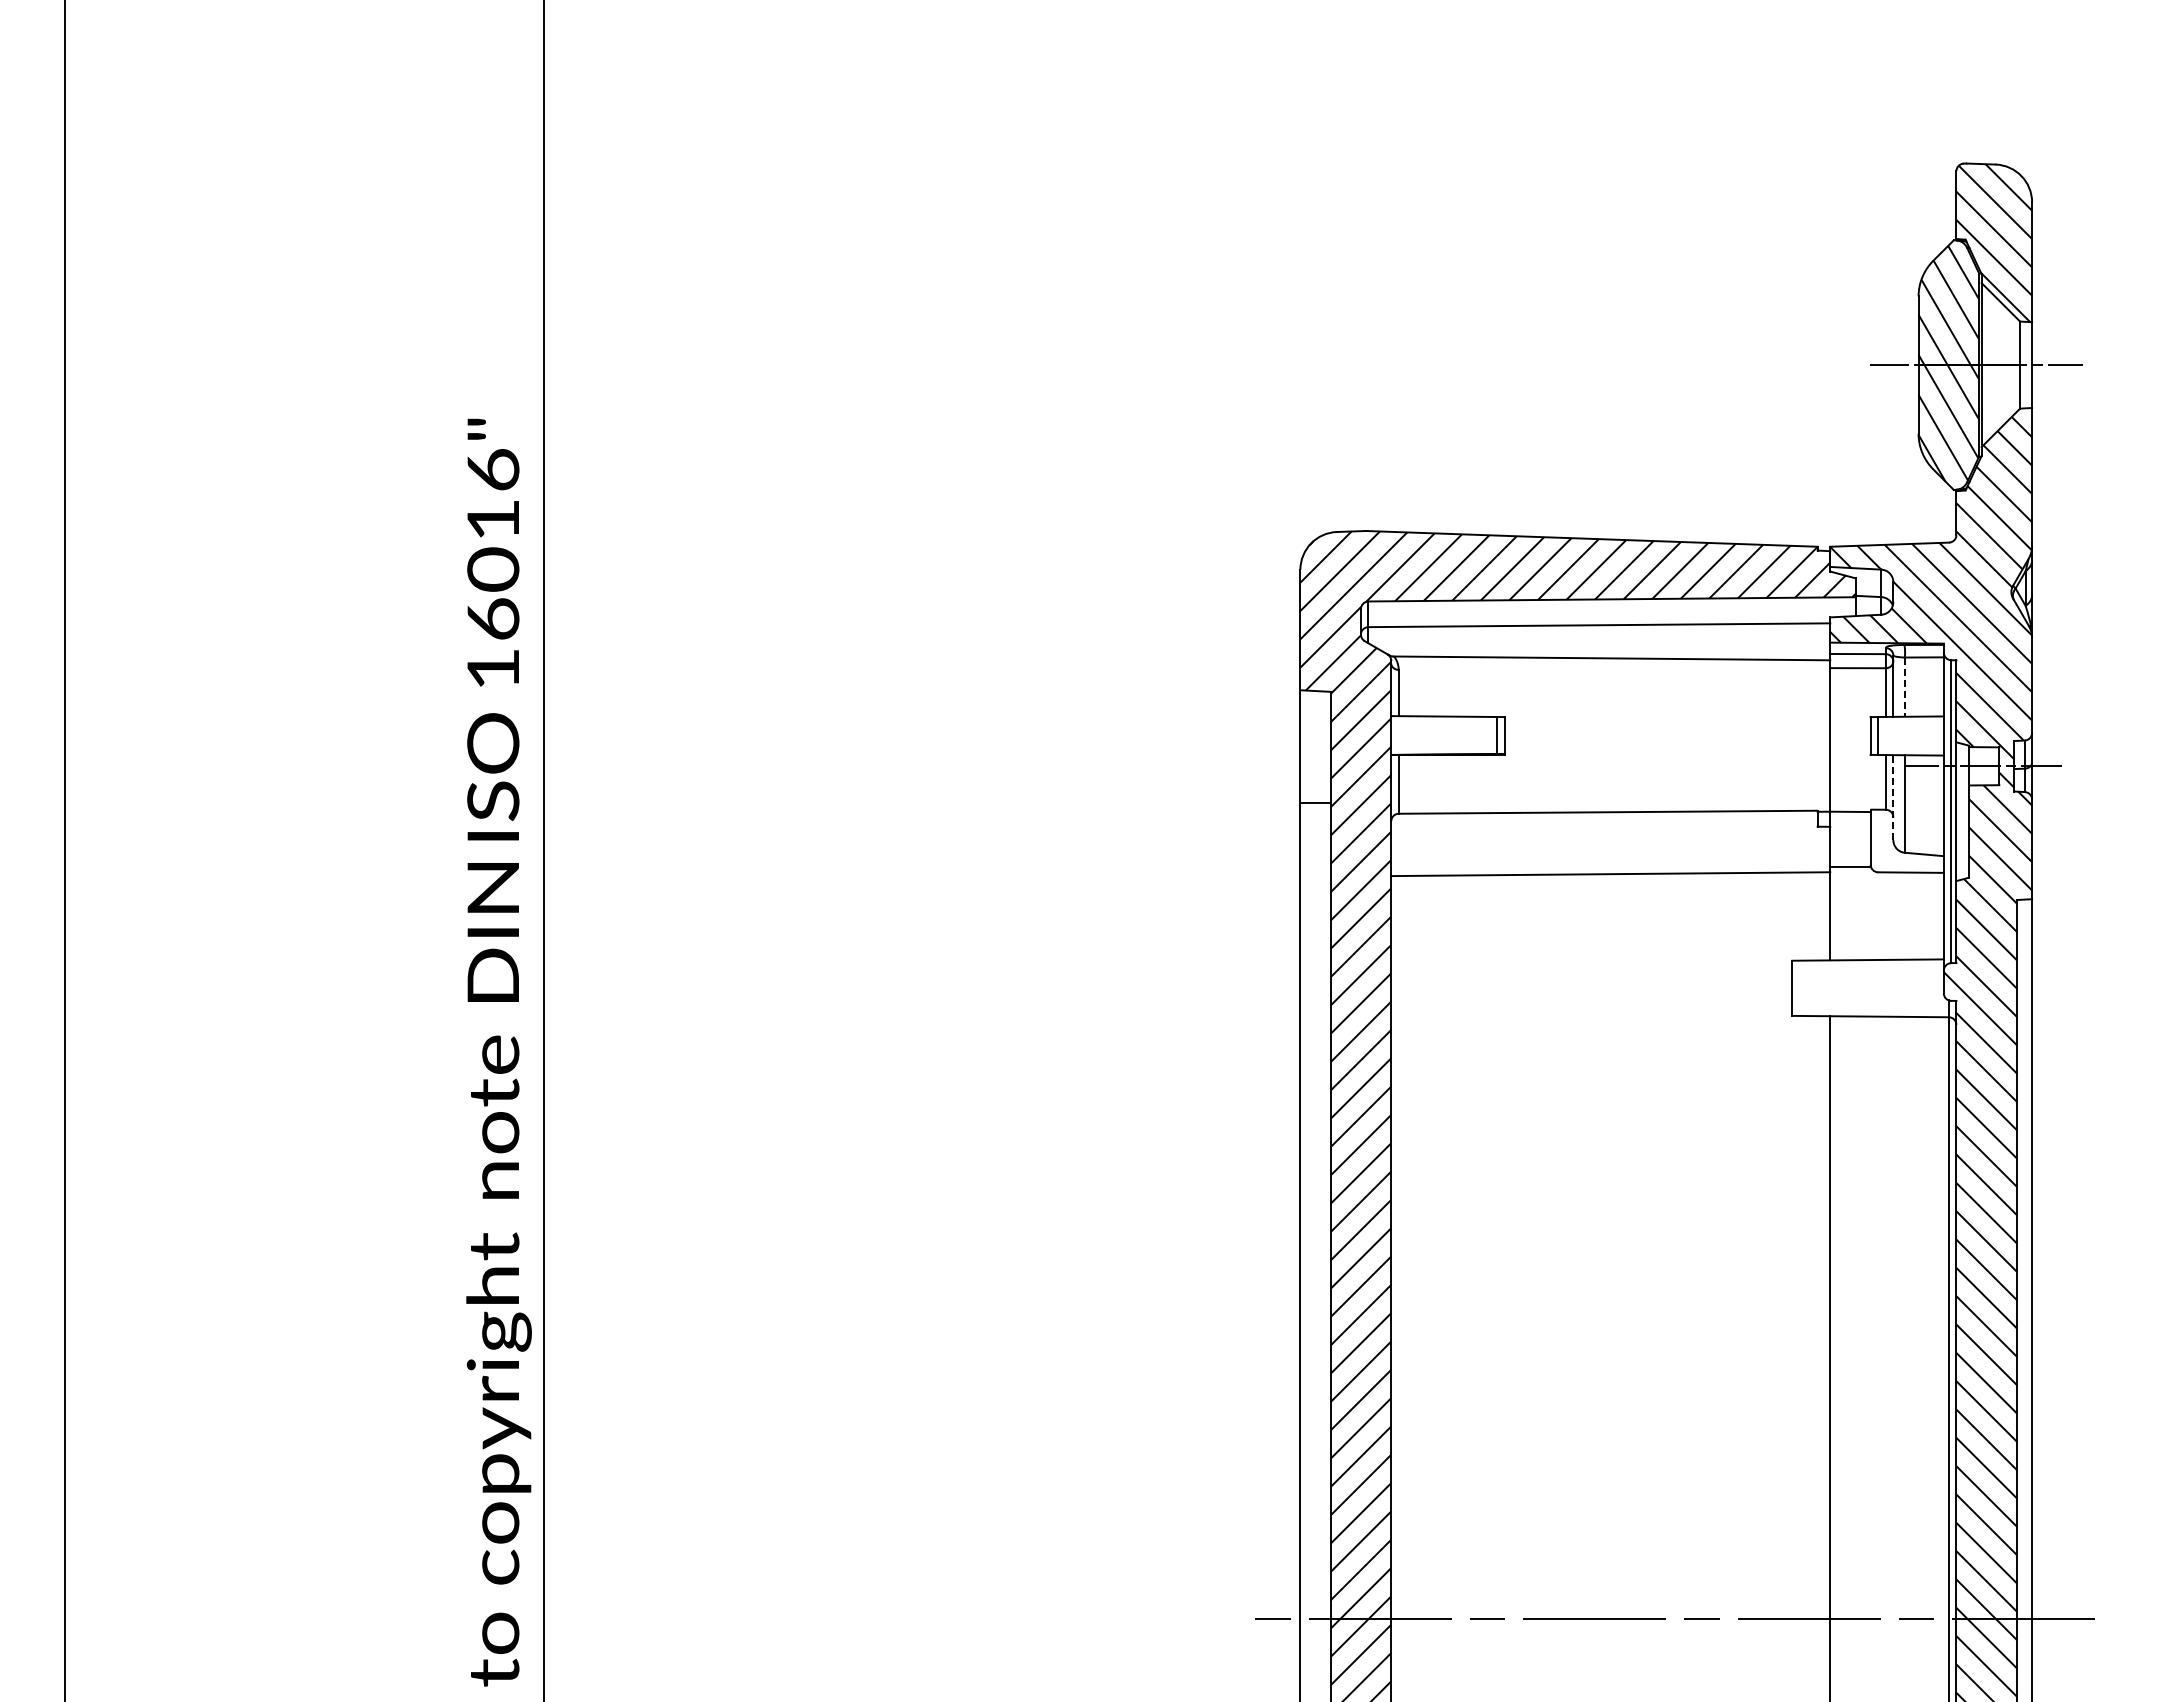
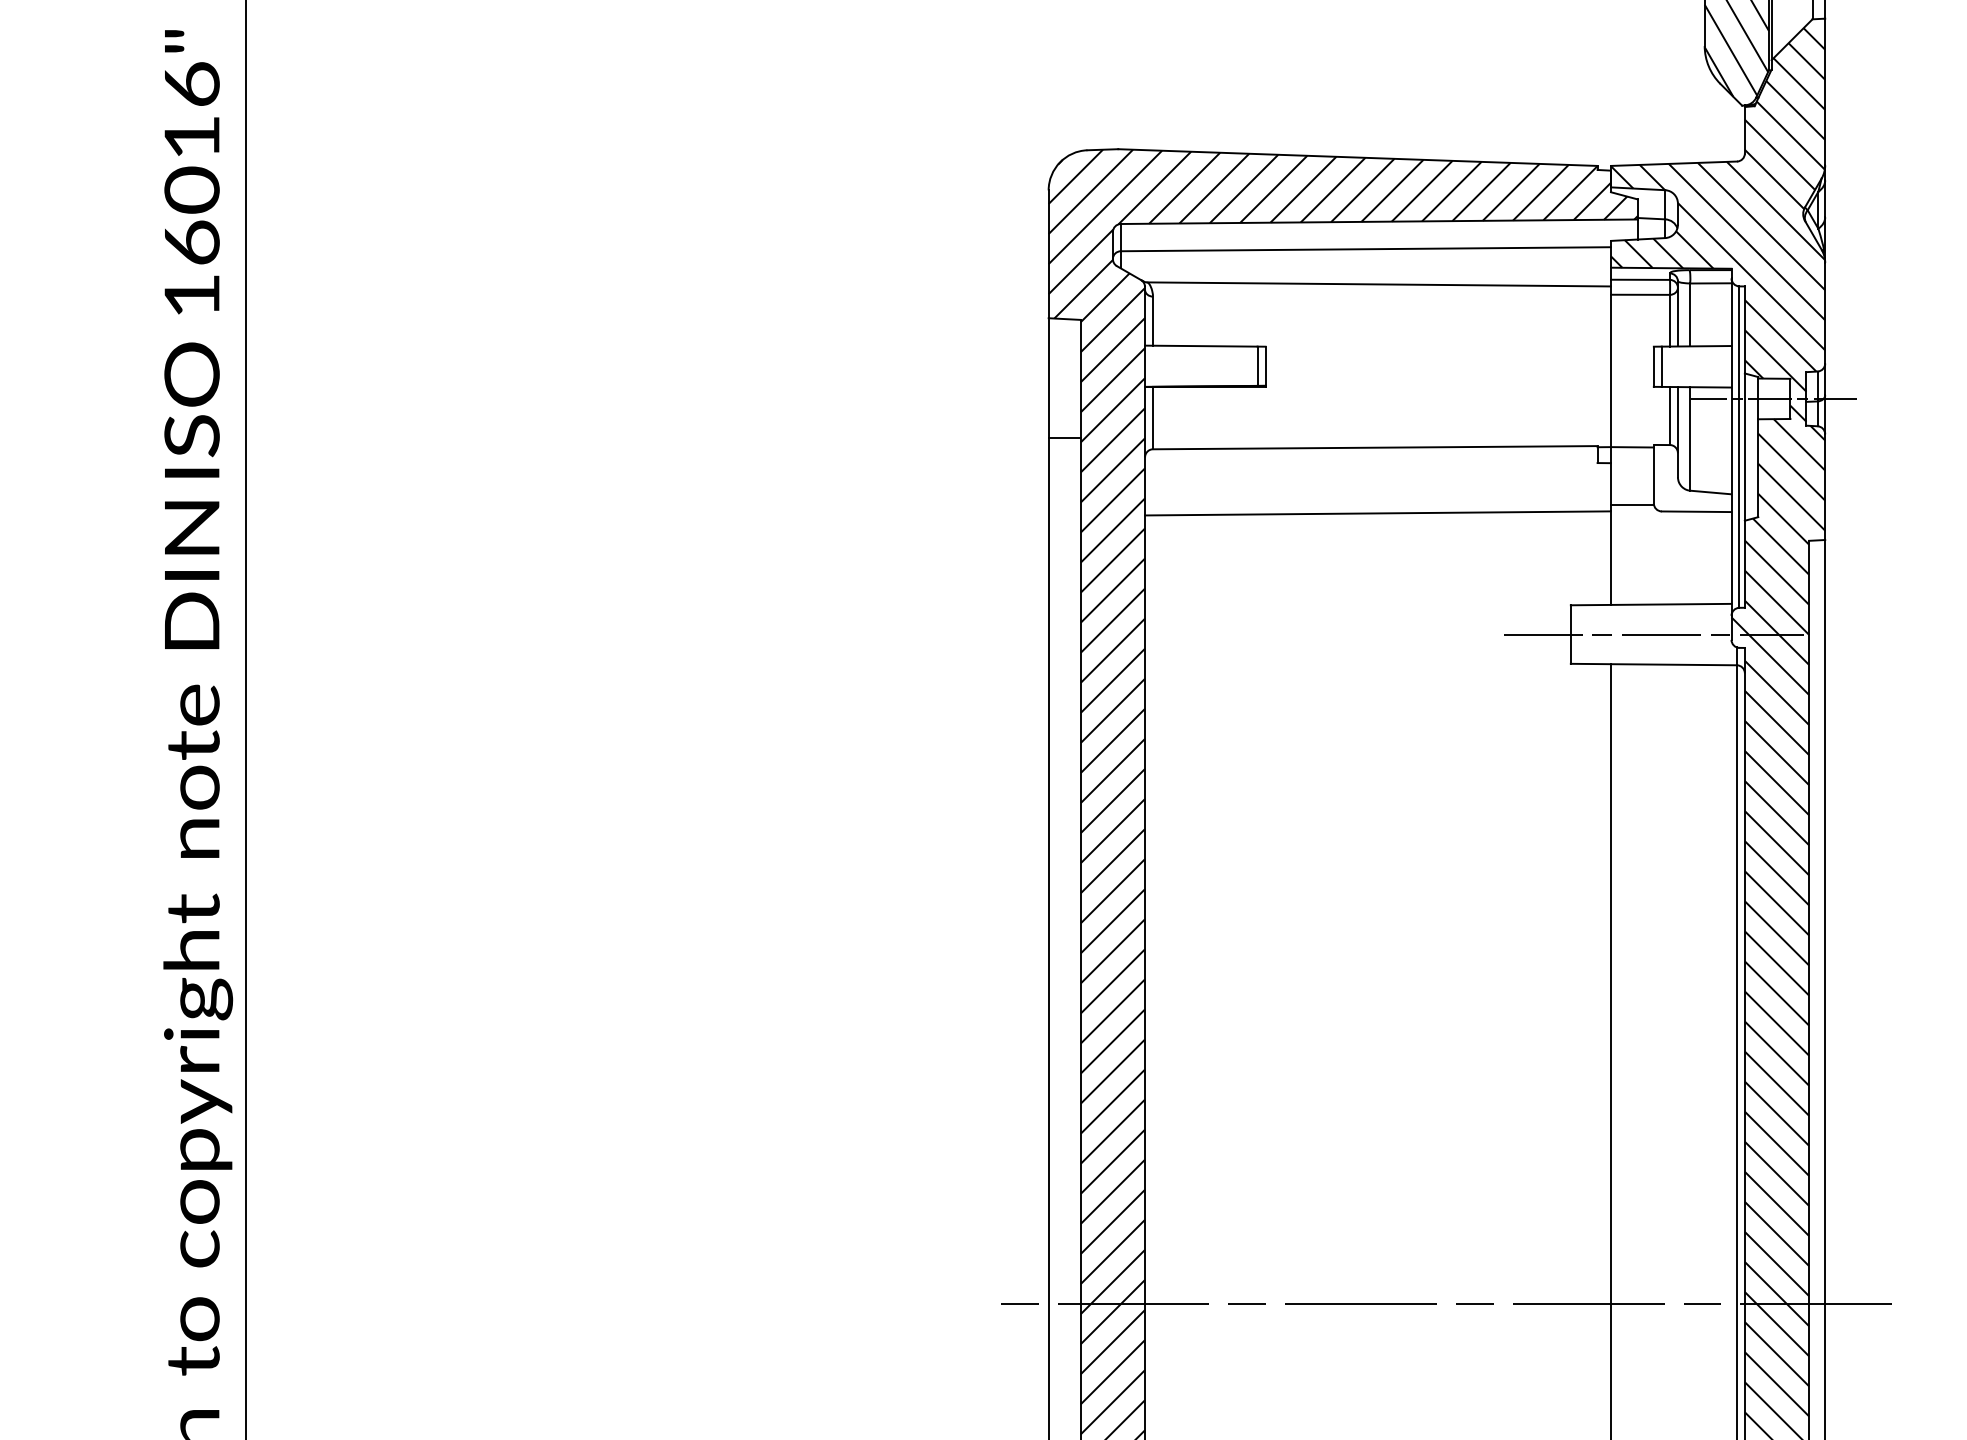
line: (1904, 687) -> (1689, 315), dashed -> solid
line: (1893, 797) -> (1678, 432), dashed -> solid
line: (1870, 988) -> (1653, 634), added

